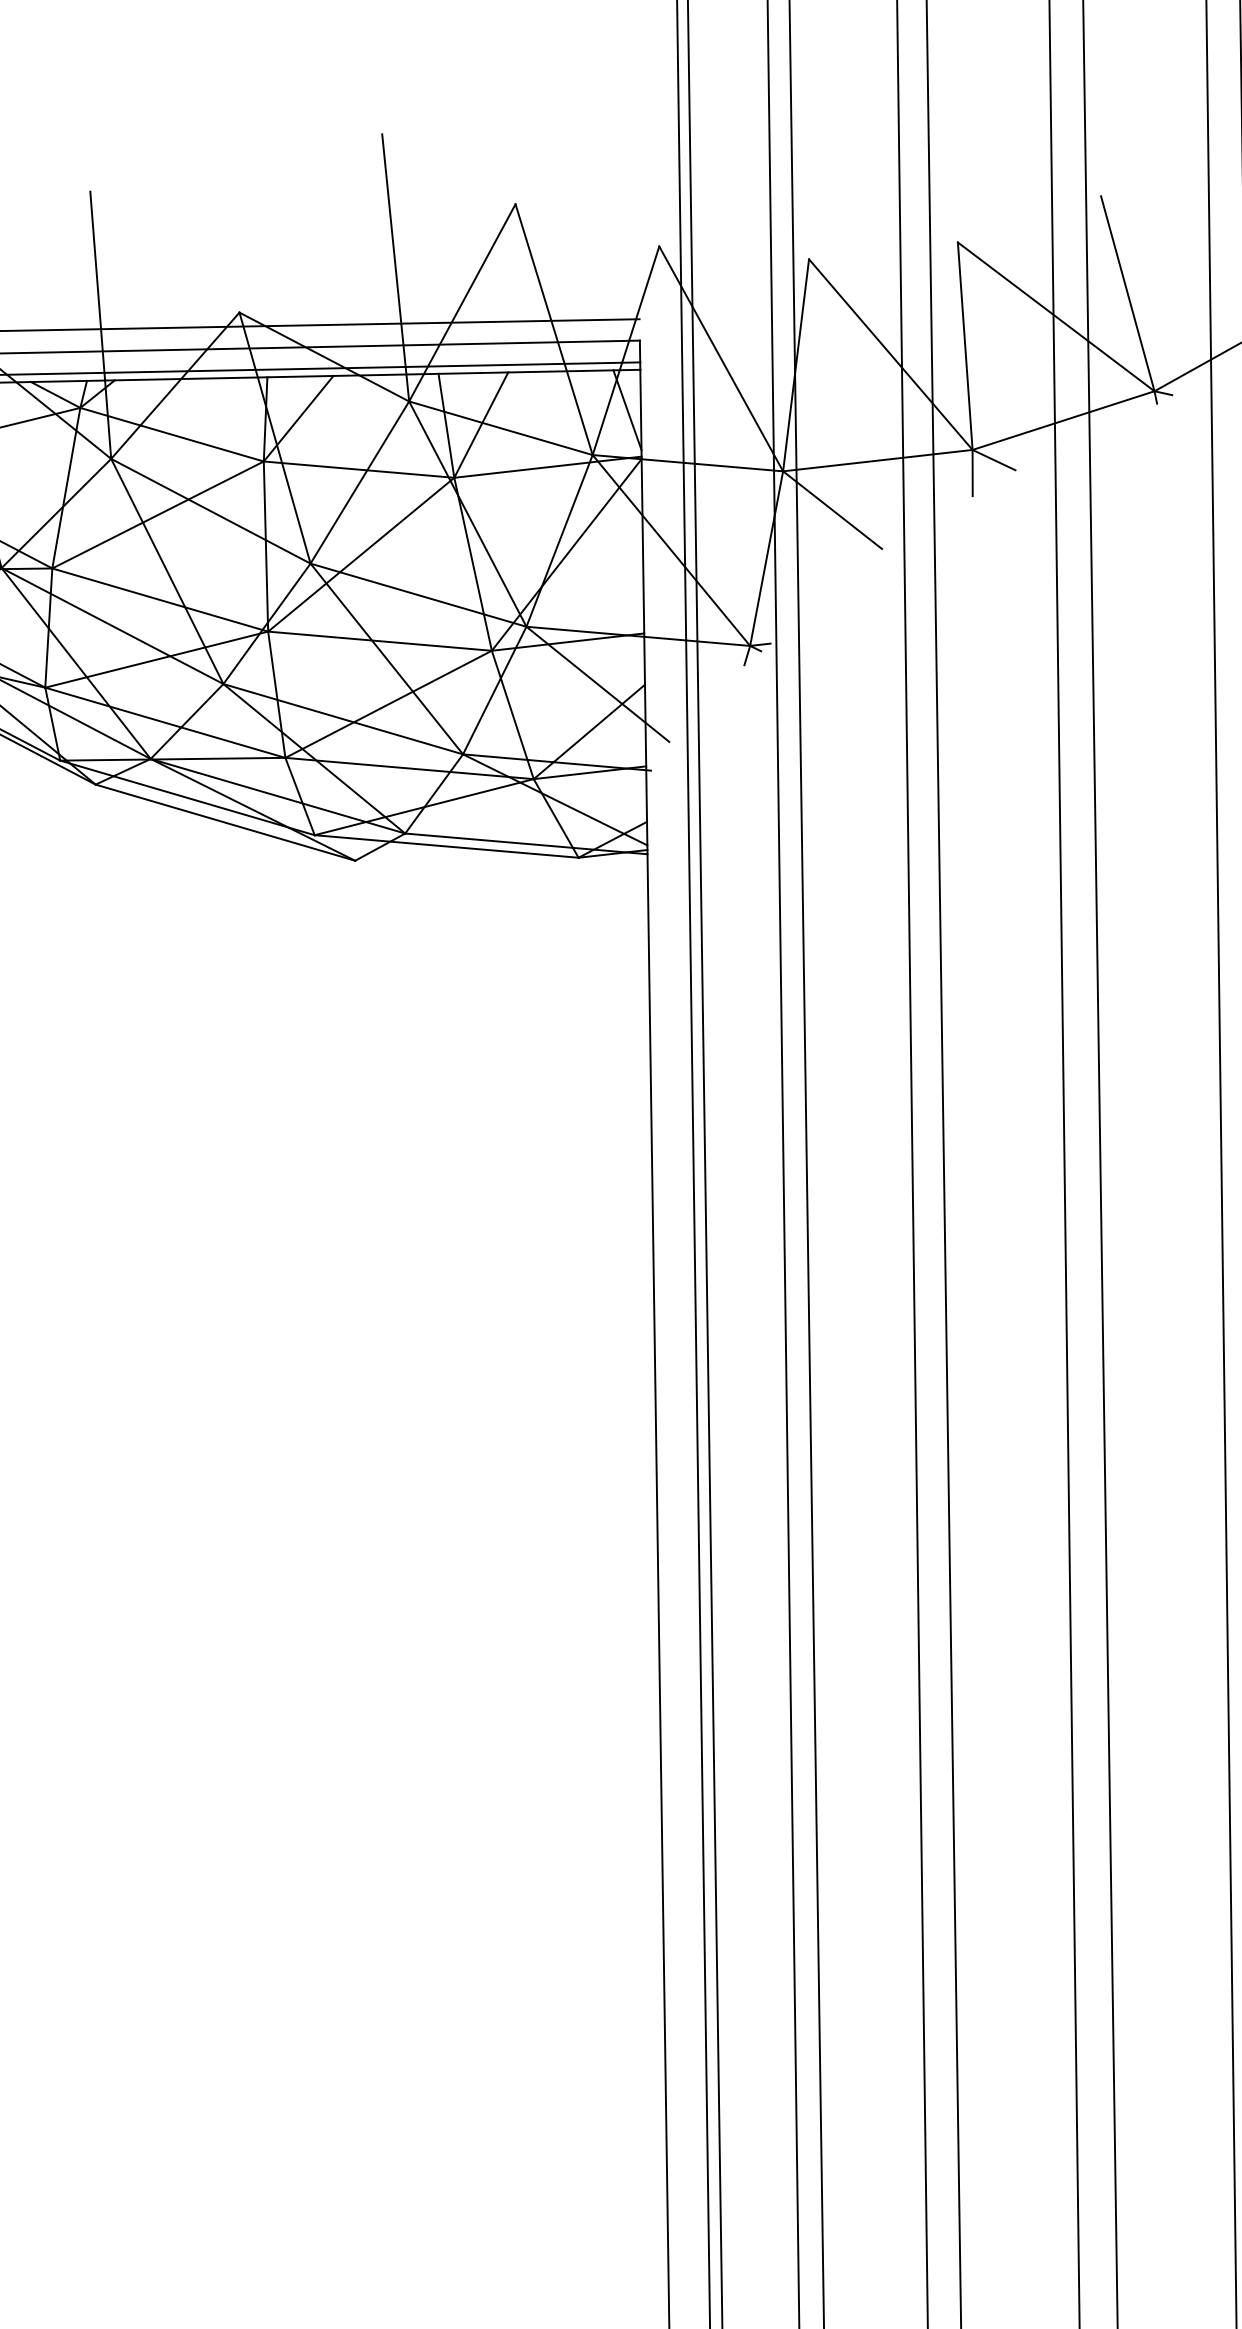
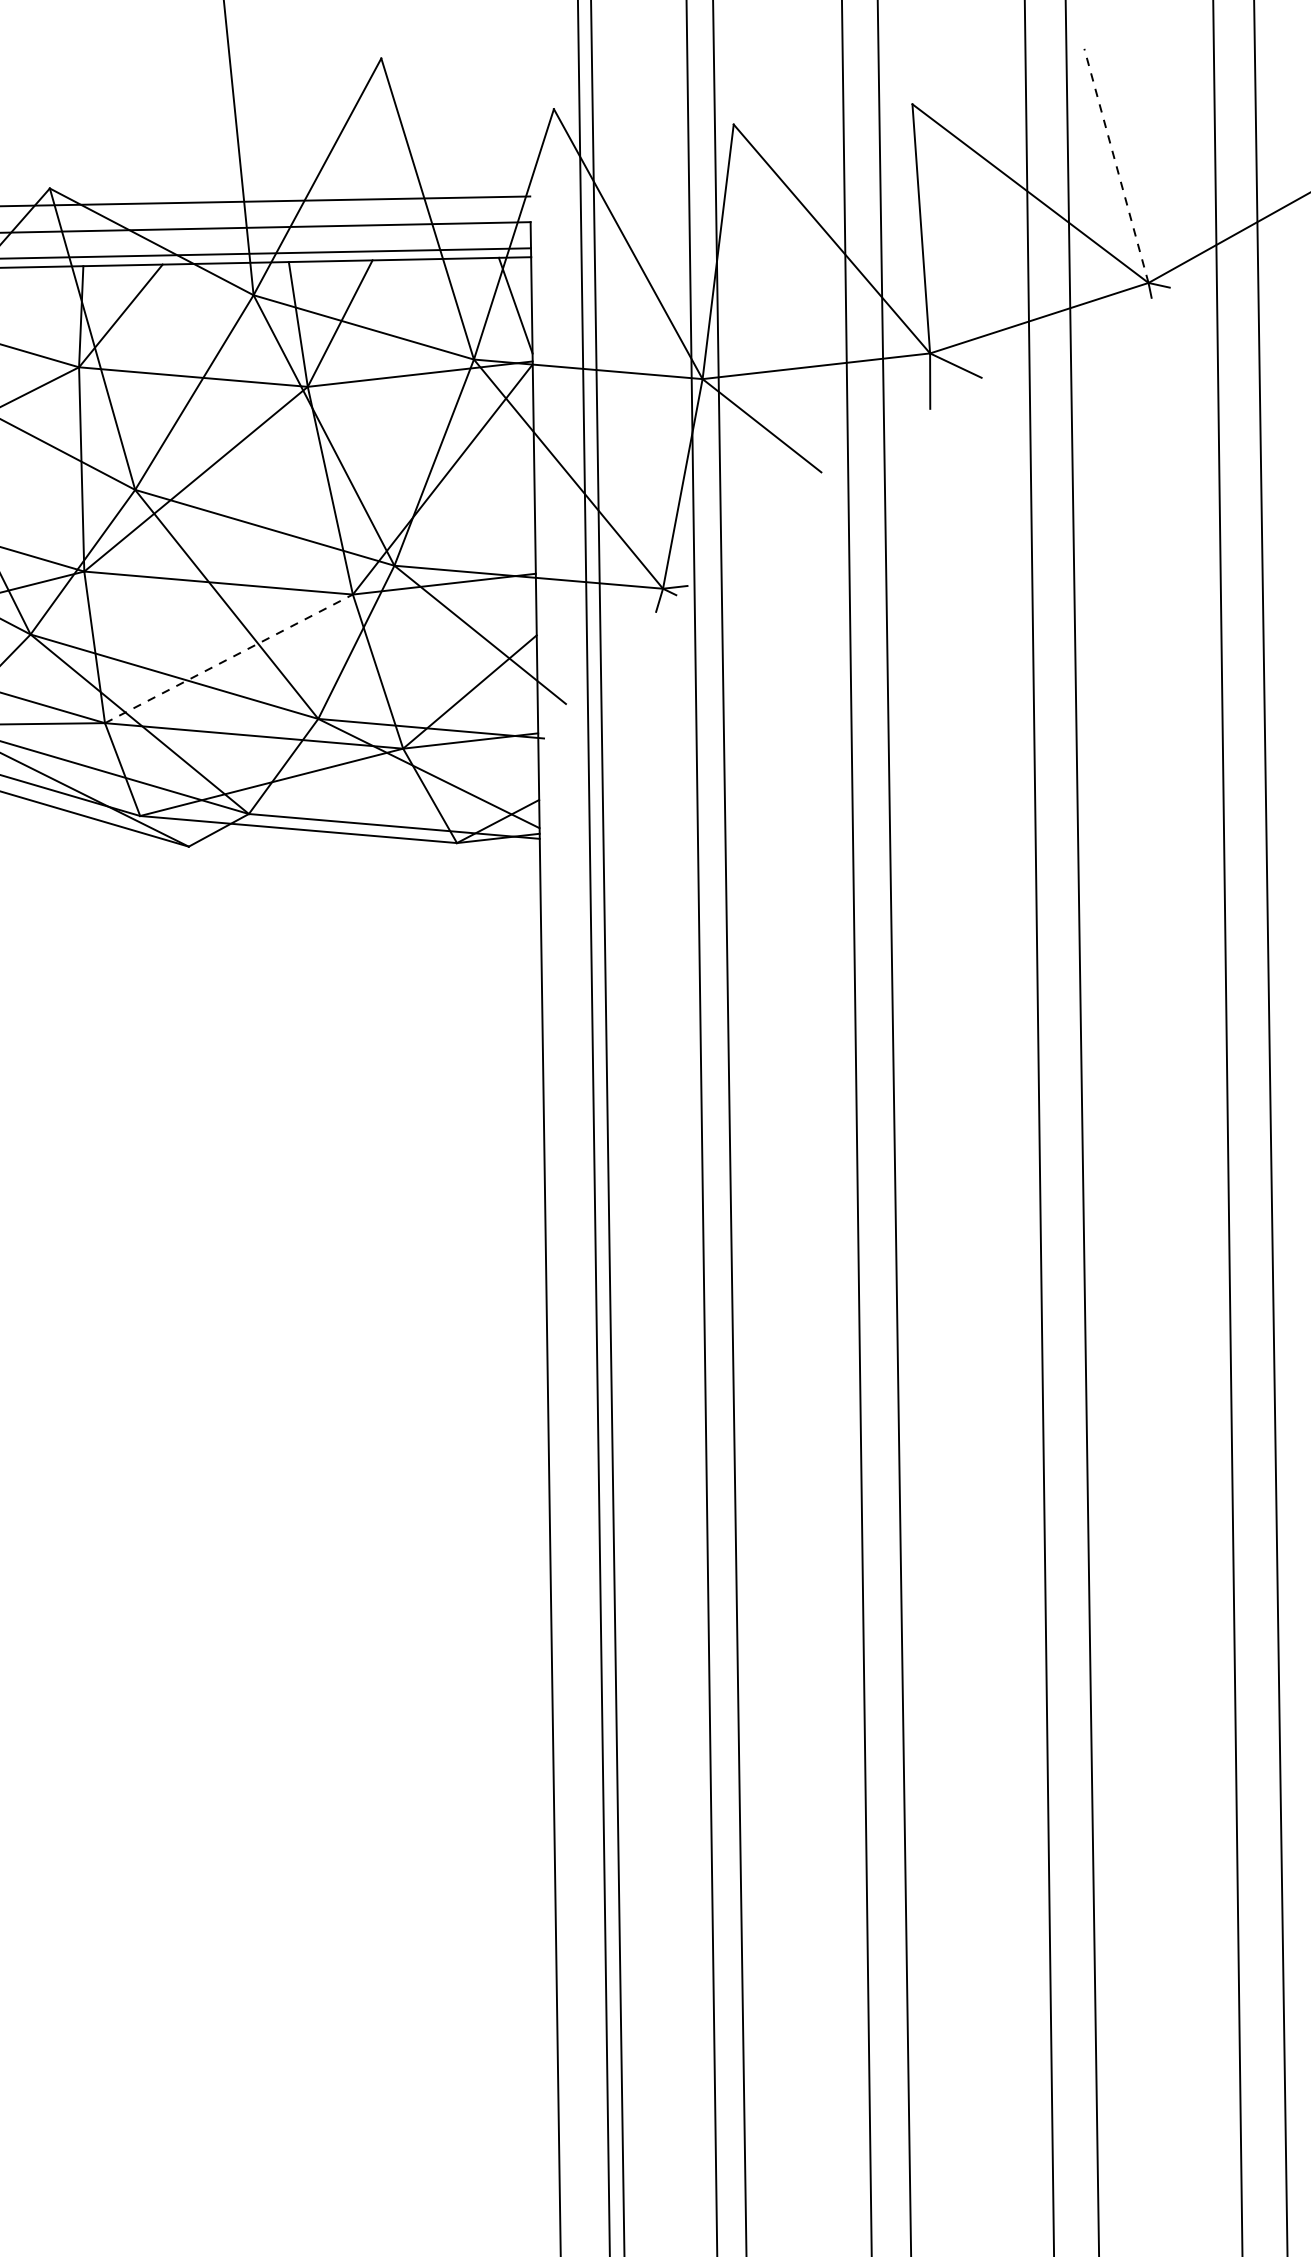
line: (1127, 293) -> (1116, 165), solid -> dashed
line: (389, 704) -> (229, 659), solid -> dashed

